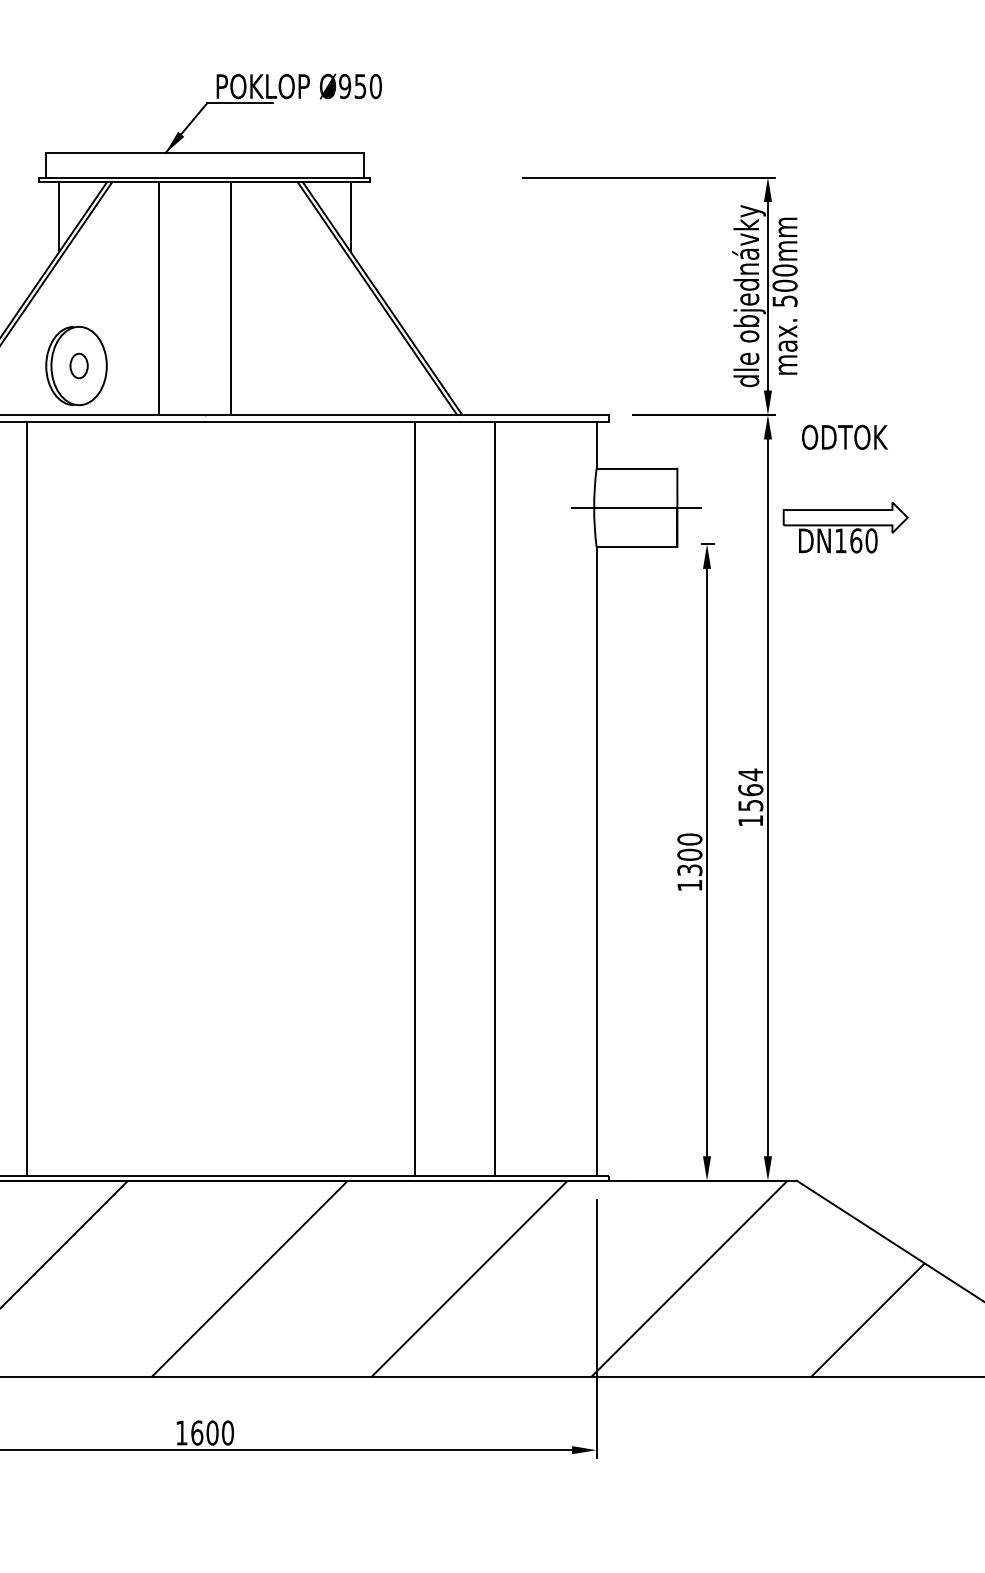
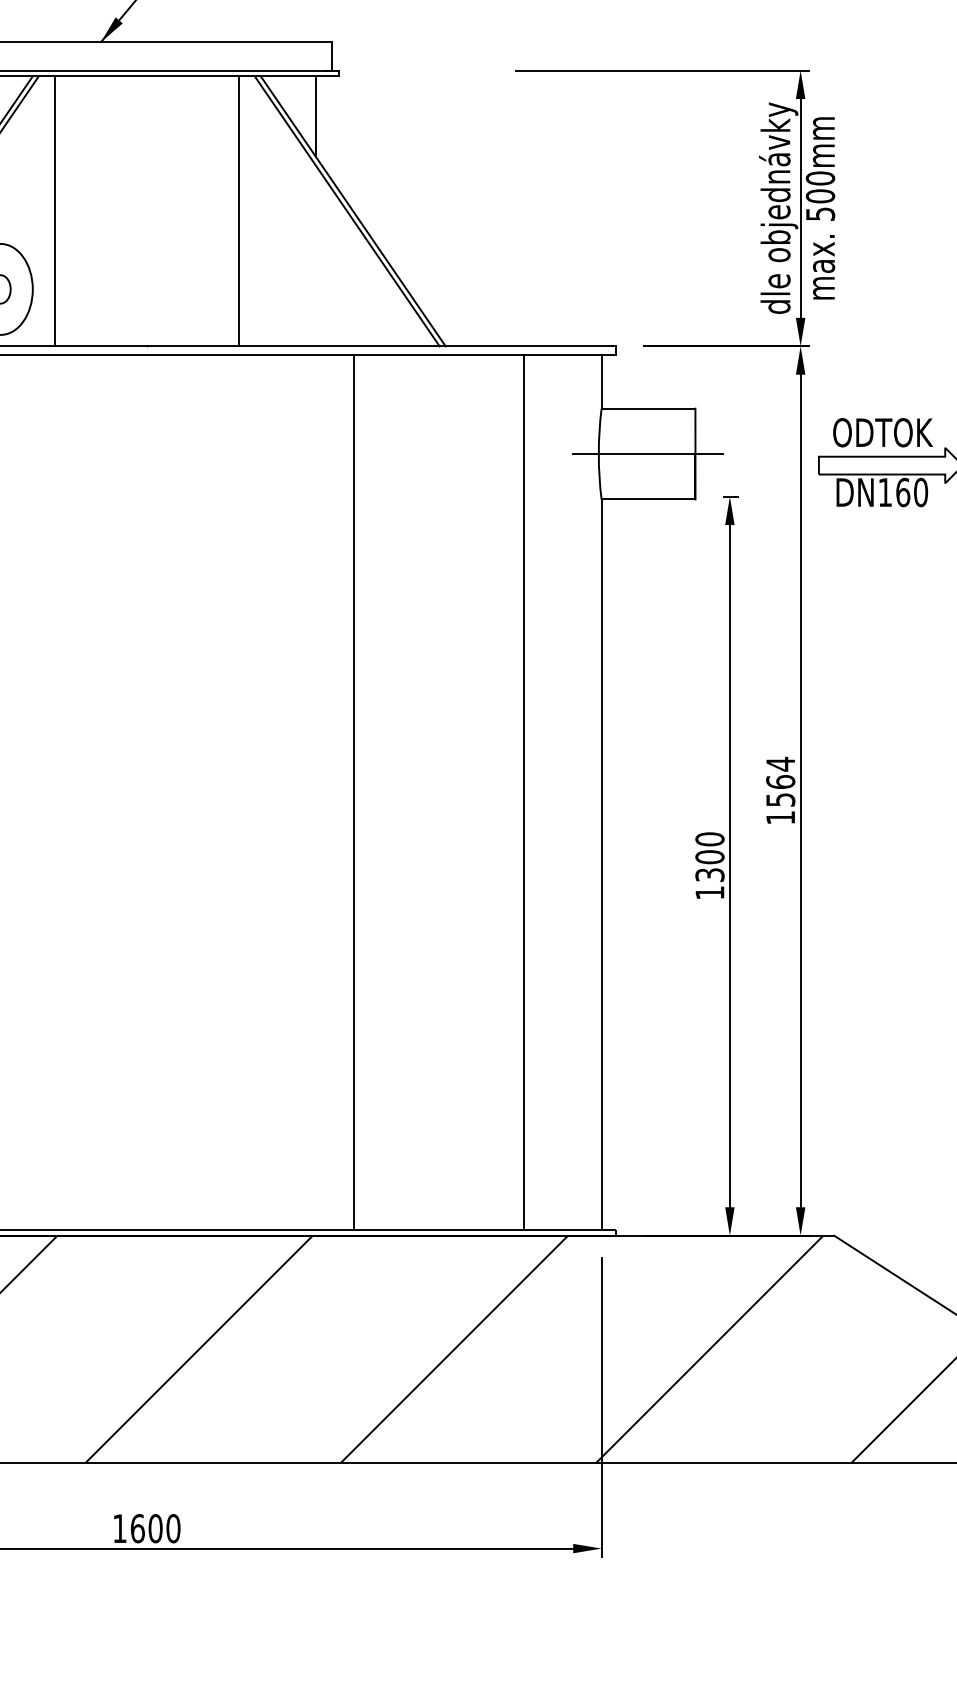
line: (158, 298) -> (54, 211), moved
line: (231, 298) -> (239, 211), moved
text: (844, 436) -> (882, 431), moved
line: (415, 798) -> (354, 791), moved
line: (495, 798) -> (524, 791), moved

